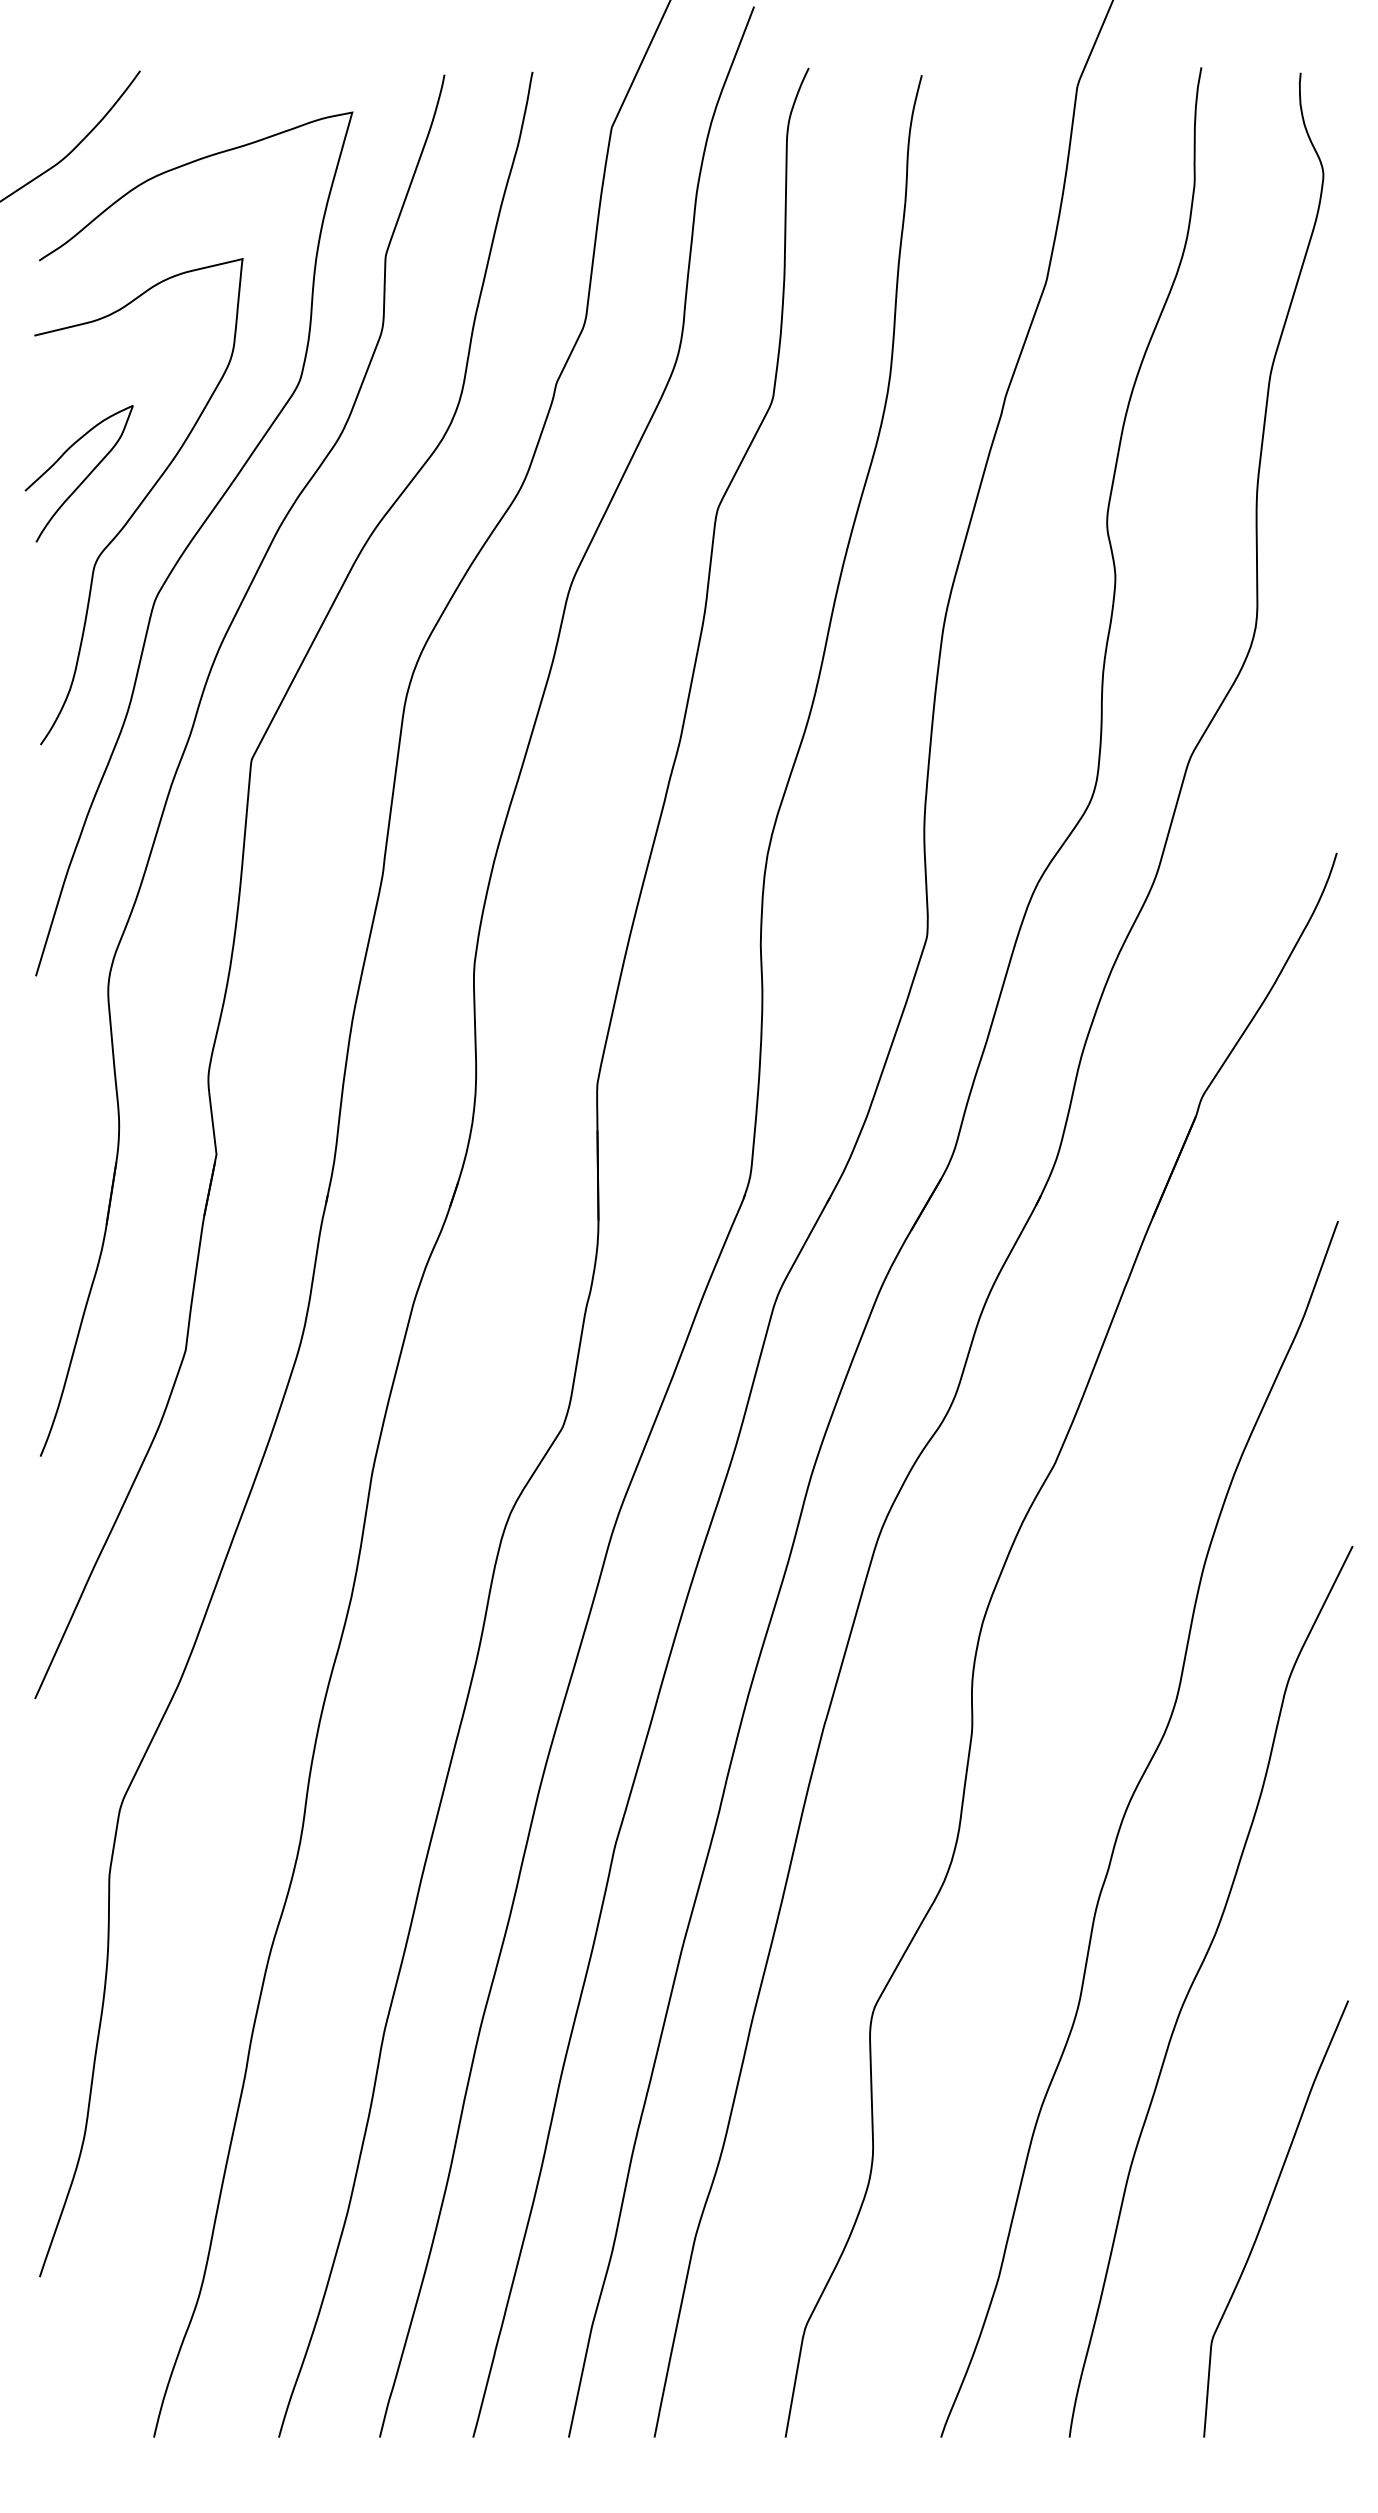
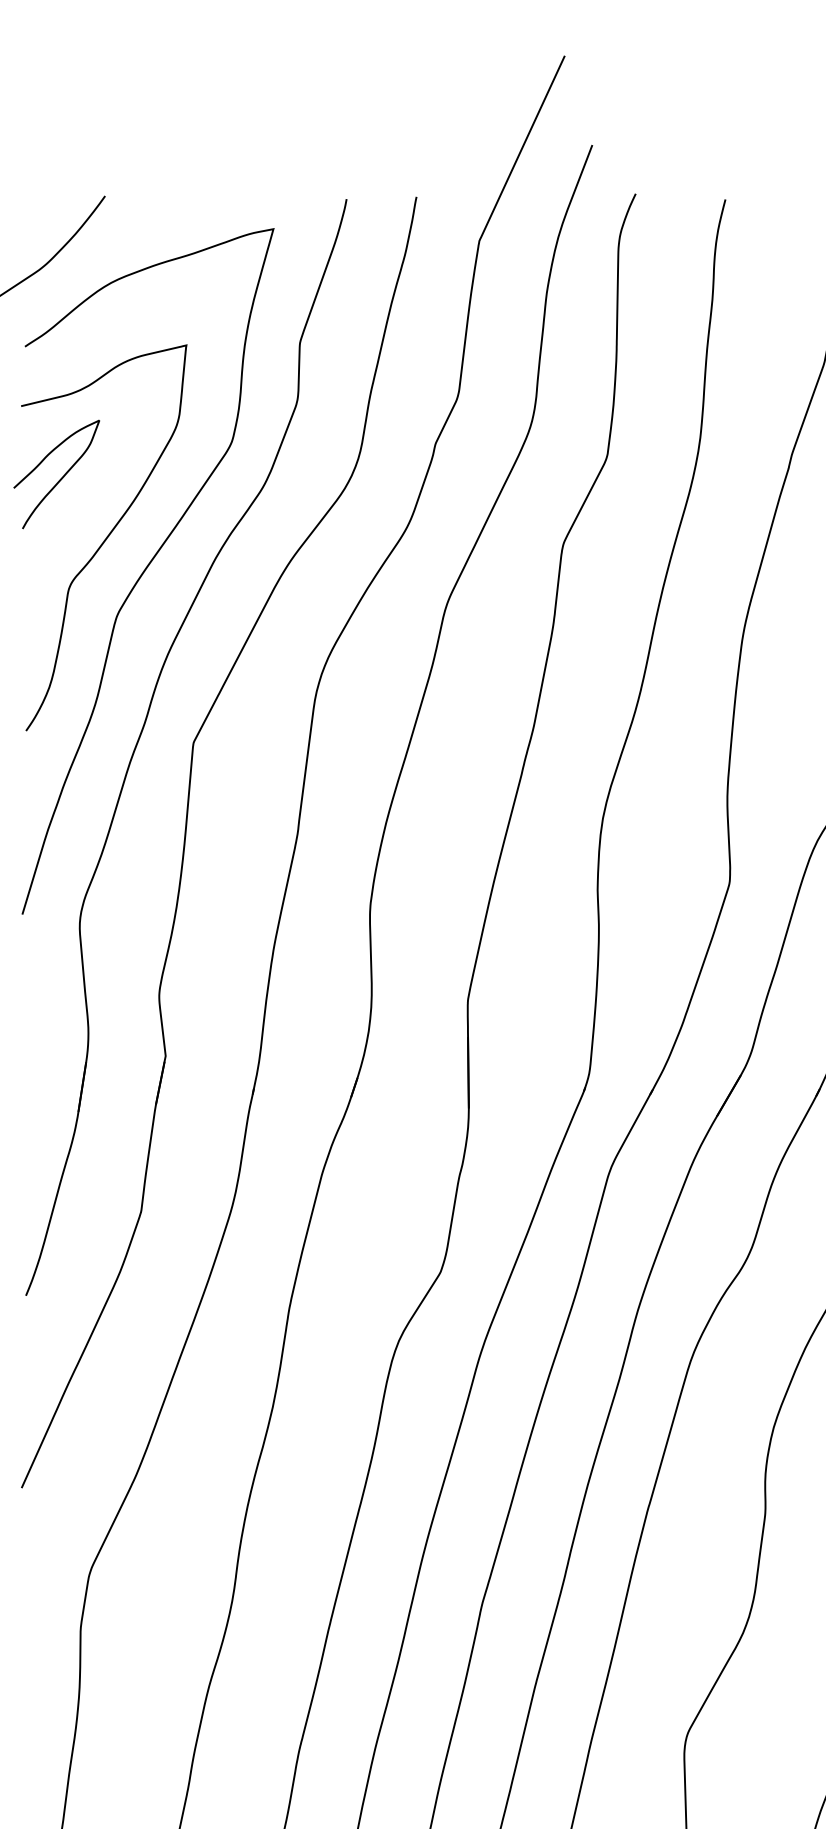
curve: (84, 478) -> (60, 478), moved

